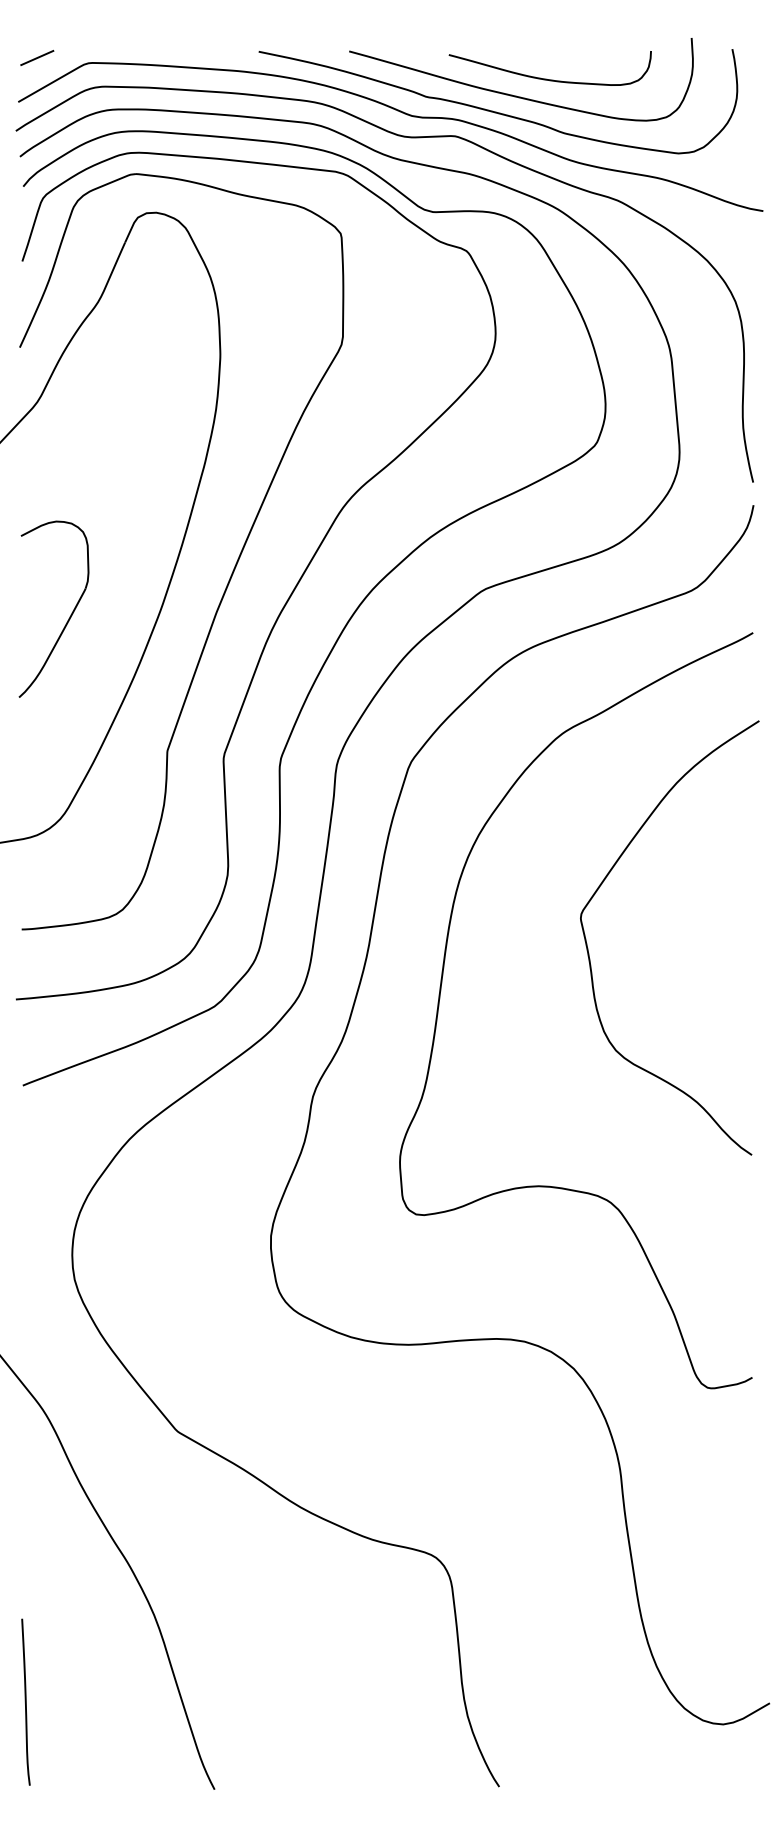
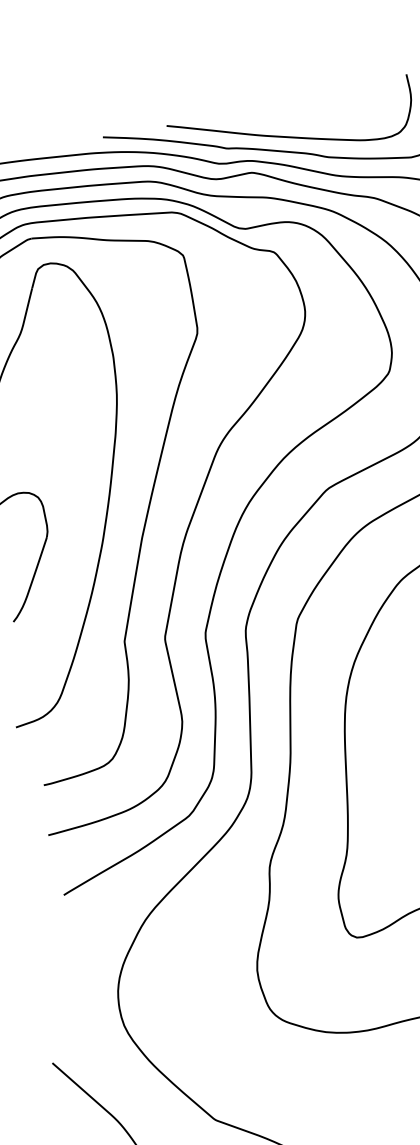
curve: (546, 78) -> (309, 120), removed

